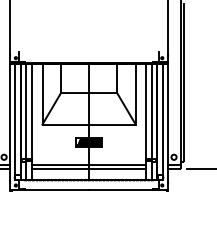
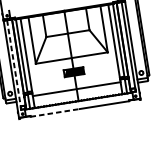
line: (14, 119) -> (13, 63), solid -> dashed
line: (88, 168) -> (76, 92), removed
line: (57, 190) -> (55, 112), solid -> dashed

